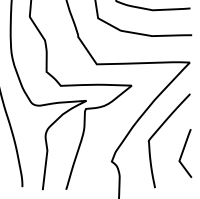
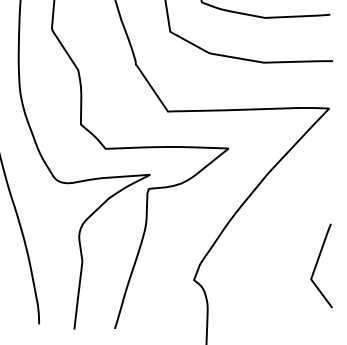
curve: (156, 133) -> (271, 231), removed

